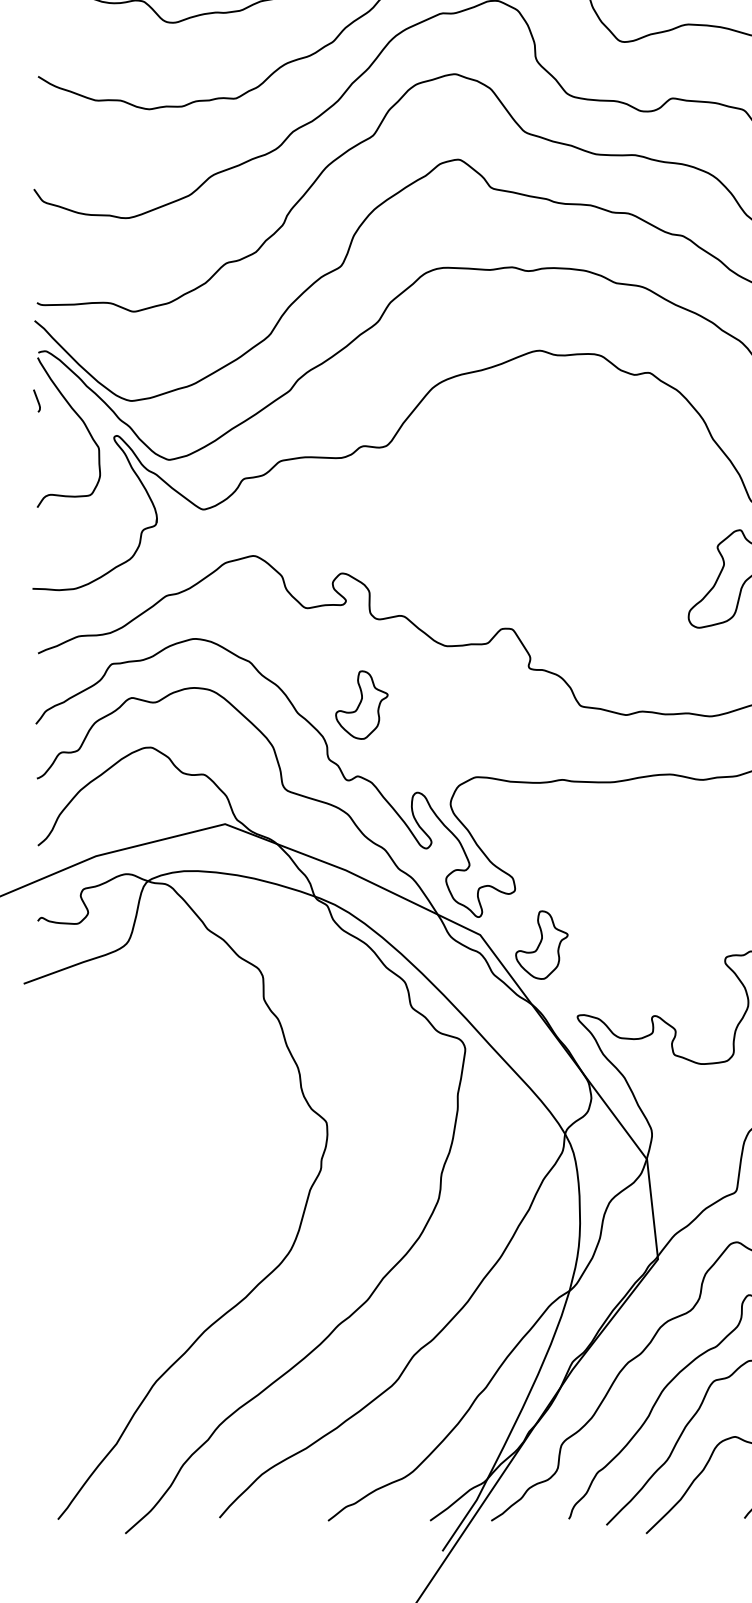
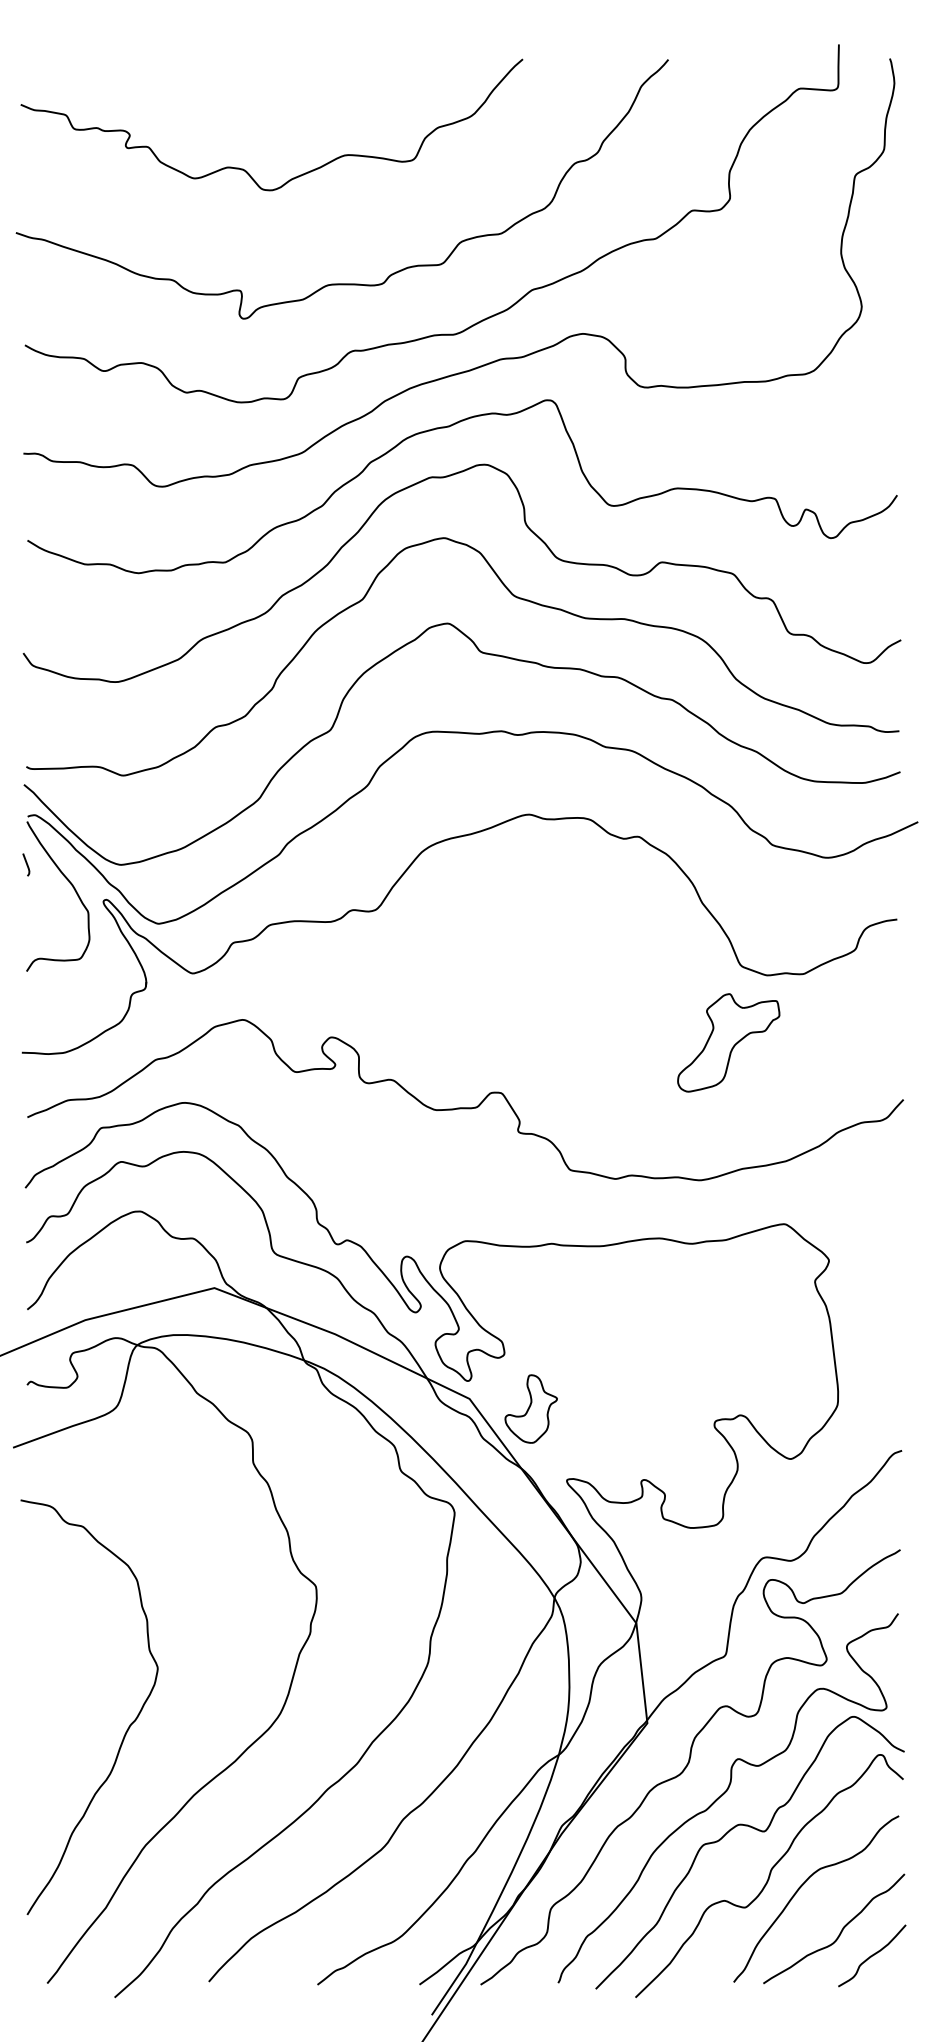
part: (361, 704) -> (350, 1168), removed
curve: (139, 1262) -> (128, 1726), added

